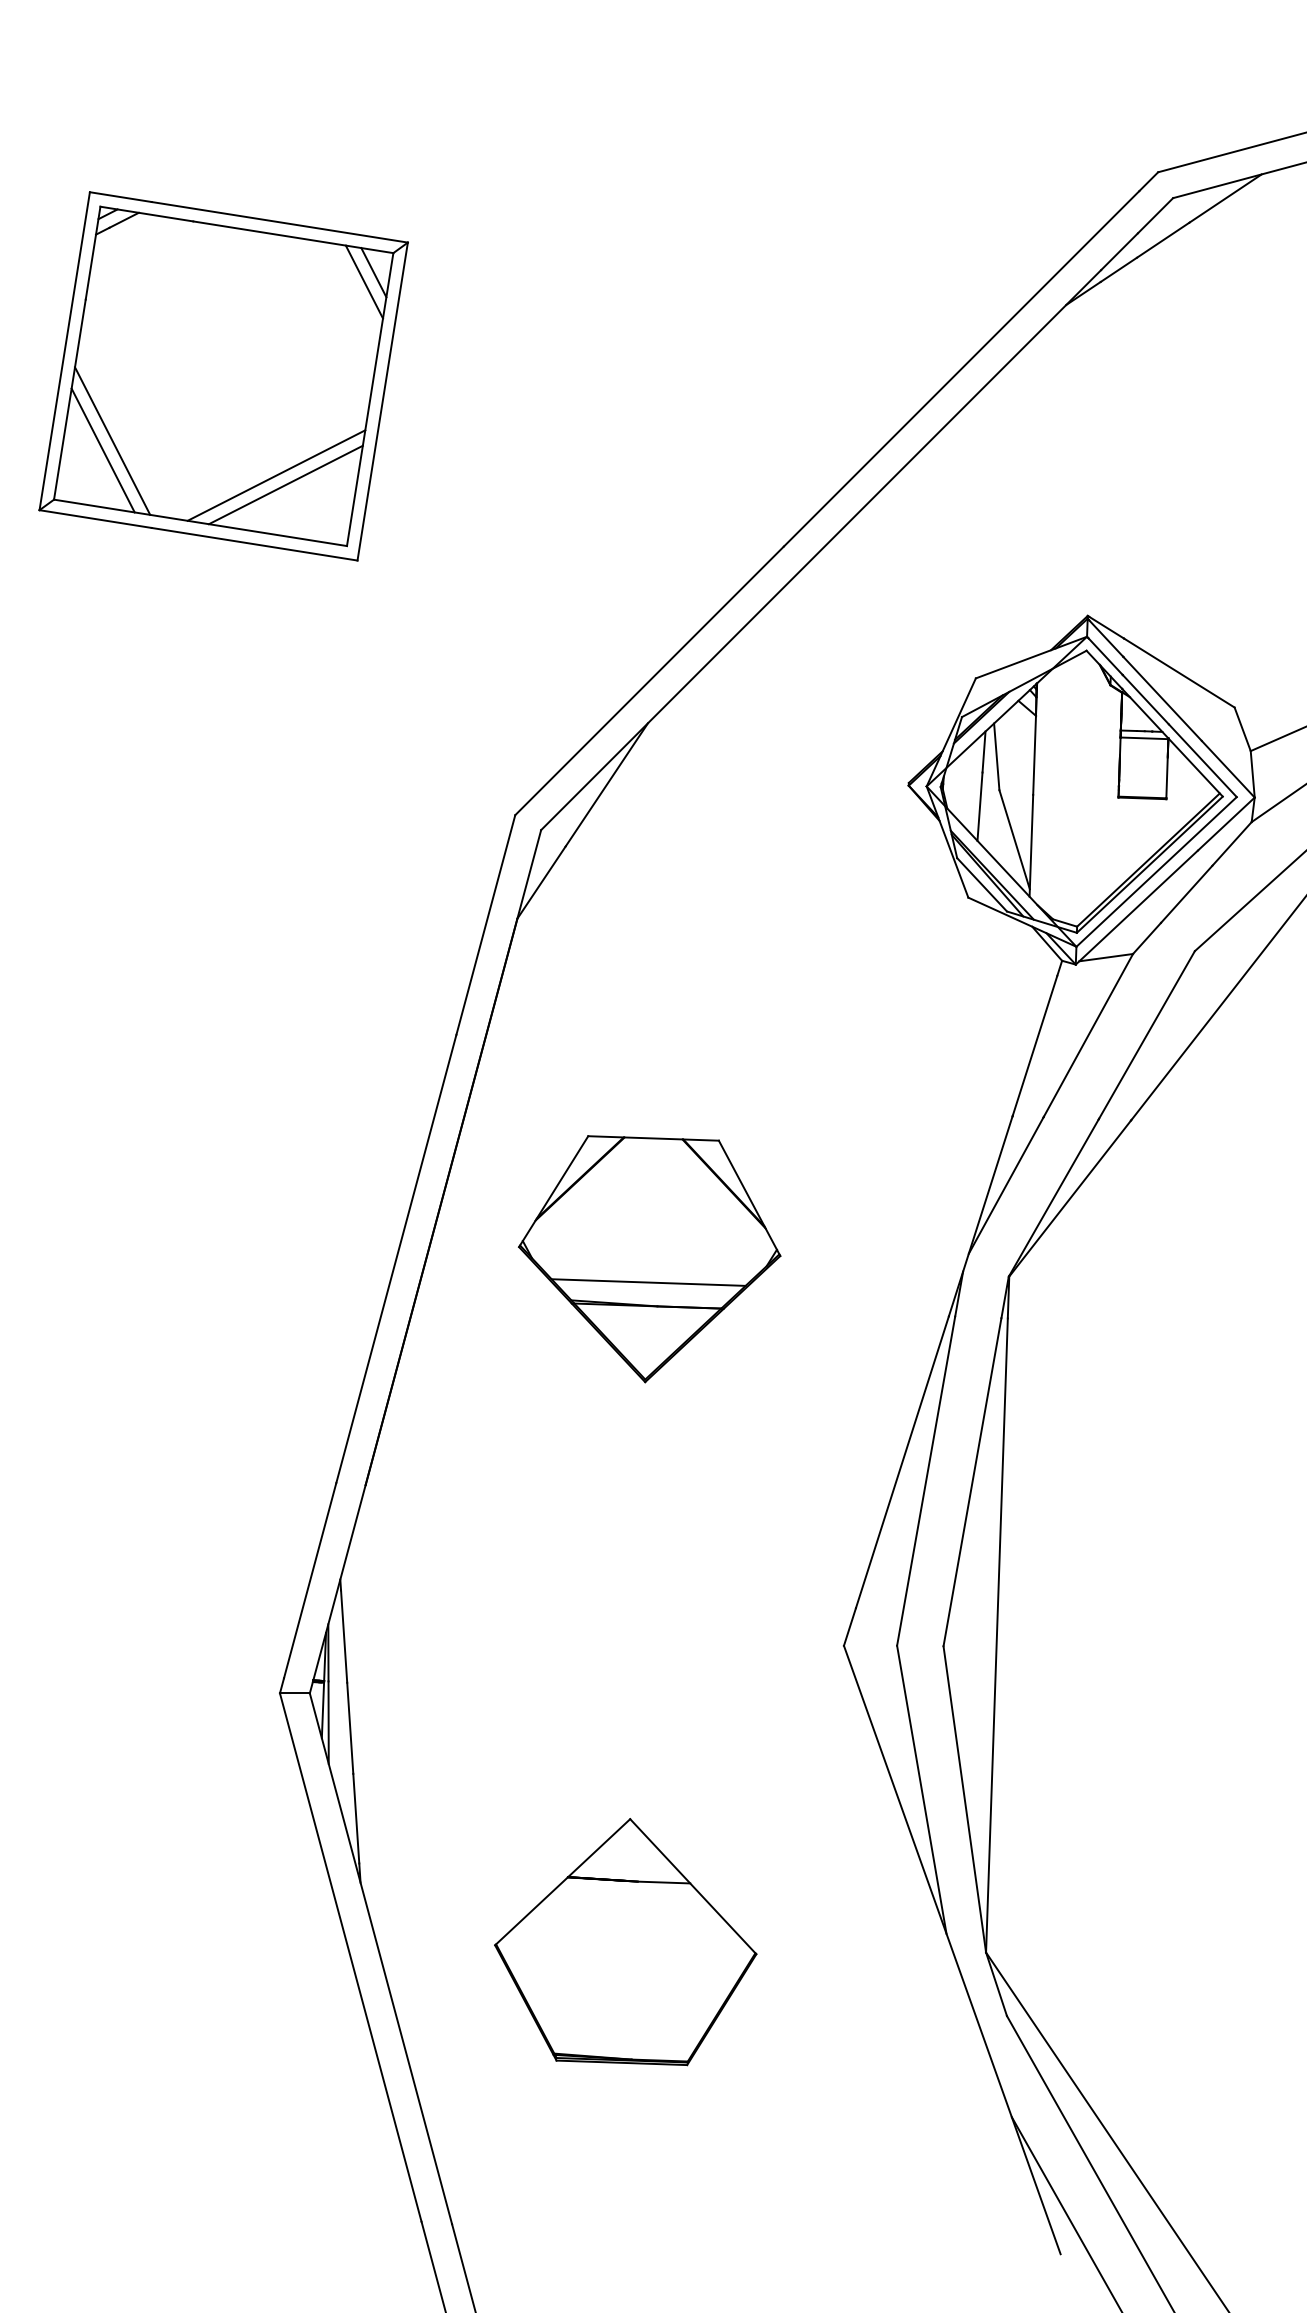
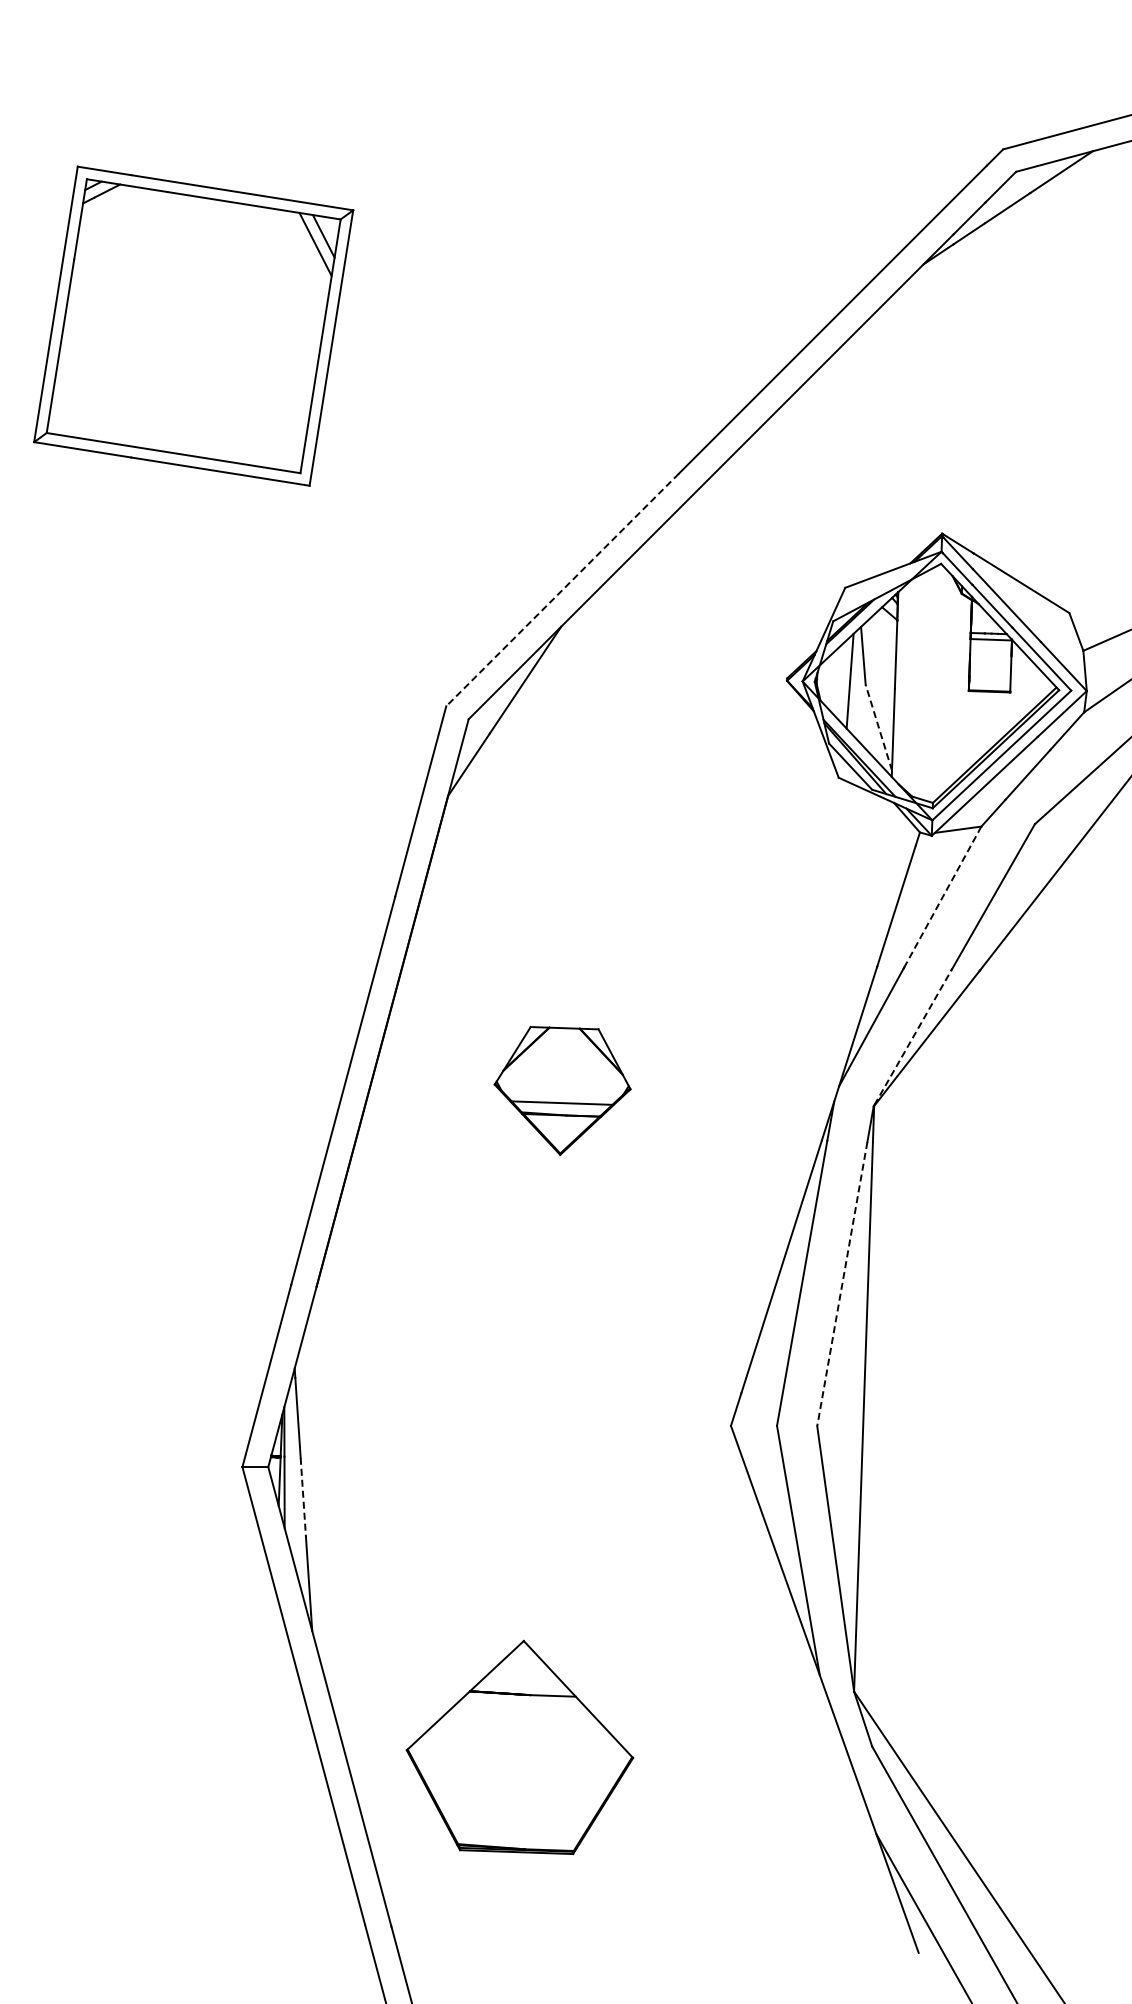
line: (112, 441) -> (97, 382), removed
line: (102, 450) -> (88, 390), removed
line: (276, 474) -> (239, 411), removed
line: (285, 485) -> (247, 420), removed
line: (649, 680) -> (562, 589), solid -> dashed
line: (1014, 839) -> (878, 727), solid -> dashed
line: (1088, 1035) -> (942, 897), solid -> dashed
line: (1053, 1197) -> (912, 1037), solid -> dashed
part: (649, 1258) -> (562, 1090), size x0.6
line: (972, 1482) -> (842, 1284), solid -> dashed
line: (350, 1728) -> (303, 1497), solid -> dashed
part: (625, 1942) -> (519, 1747), moved

